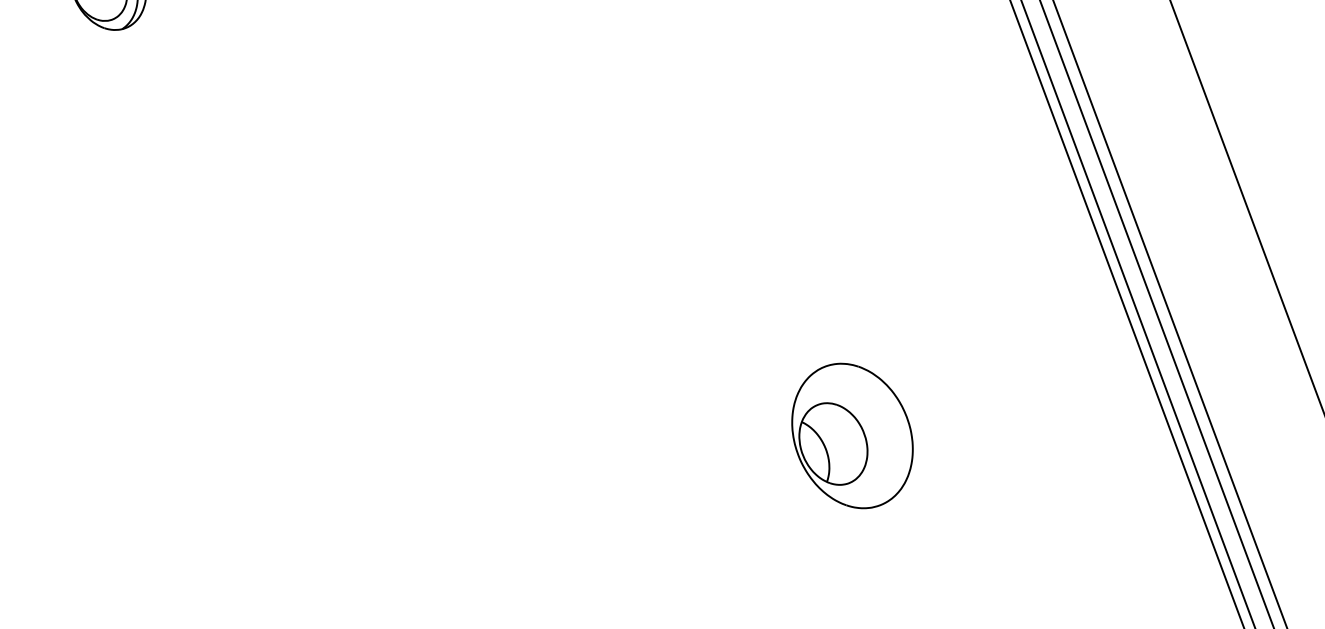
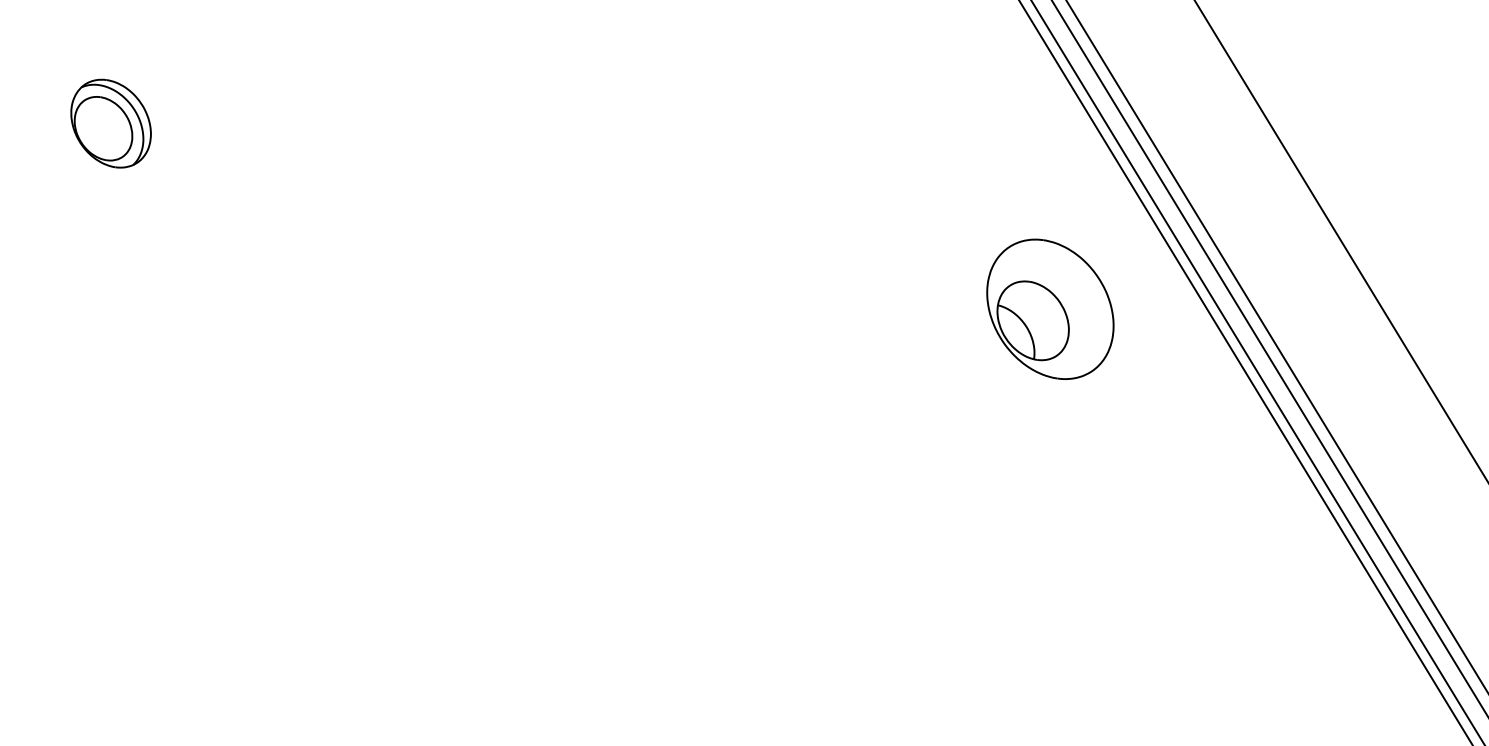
part: (852, 435) -> (1050, 308), moved

